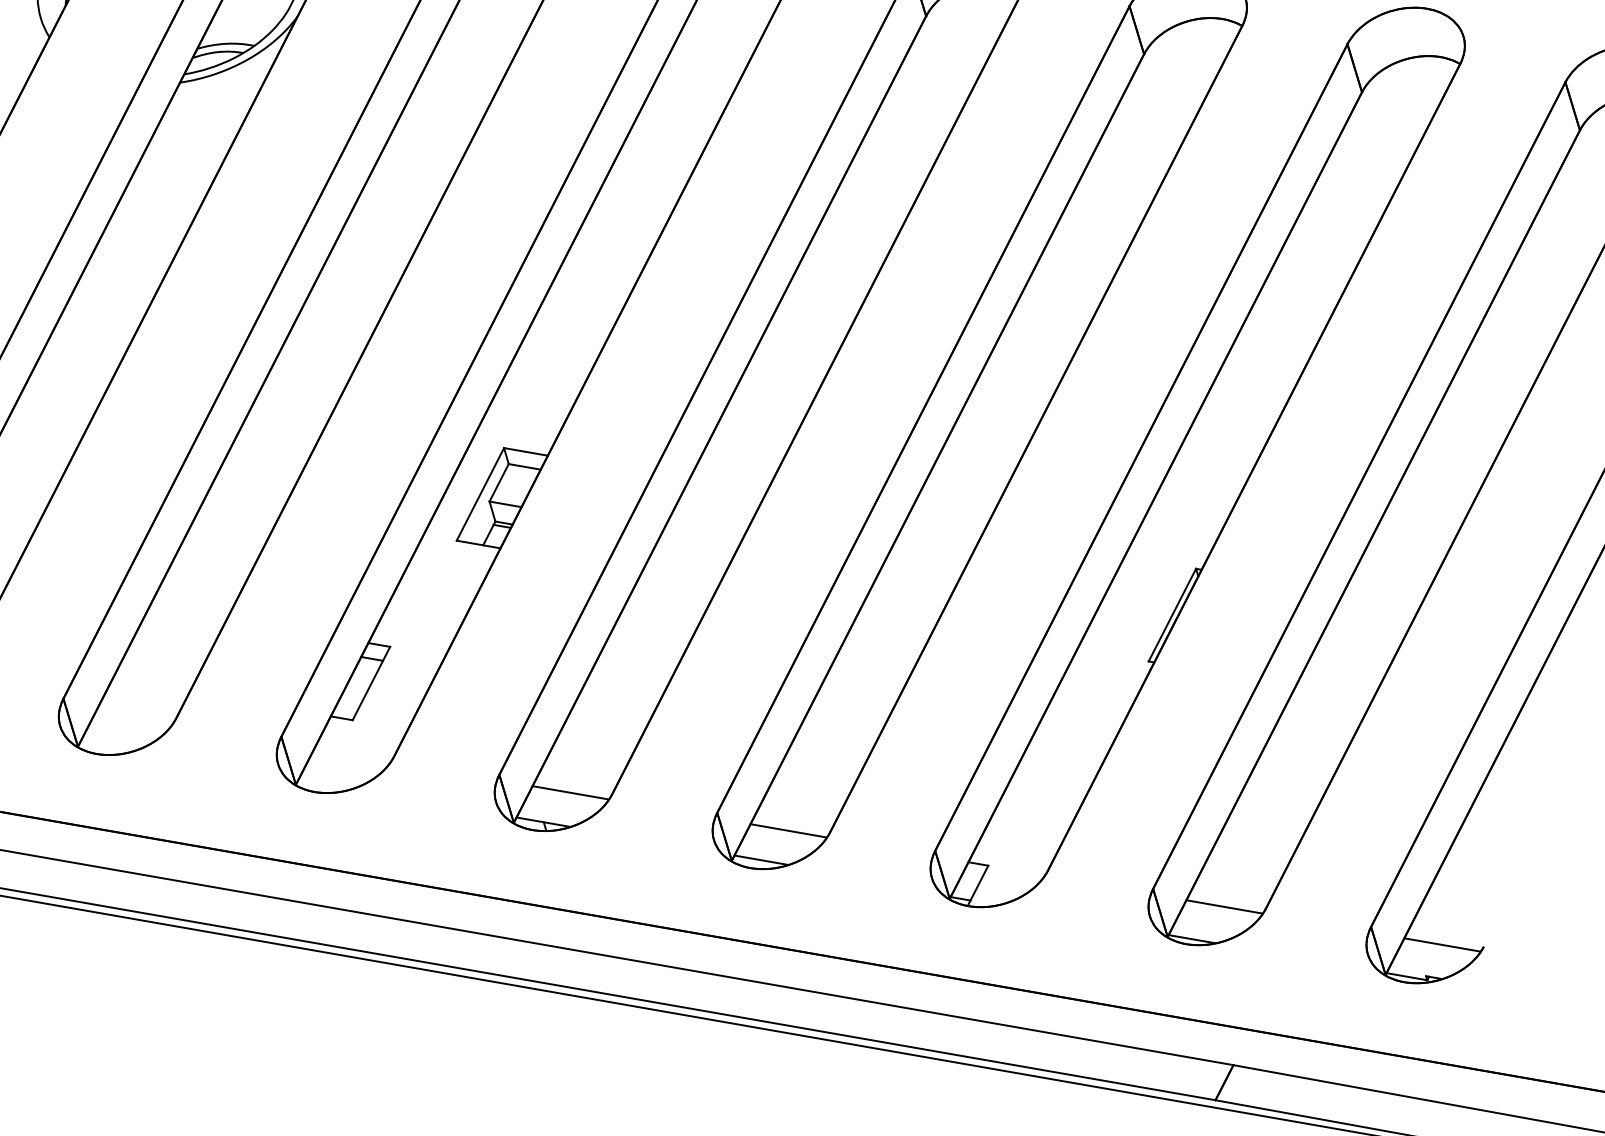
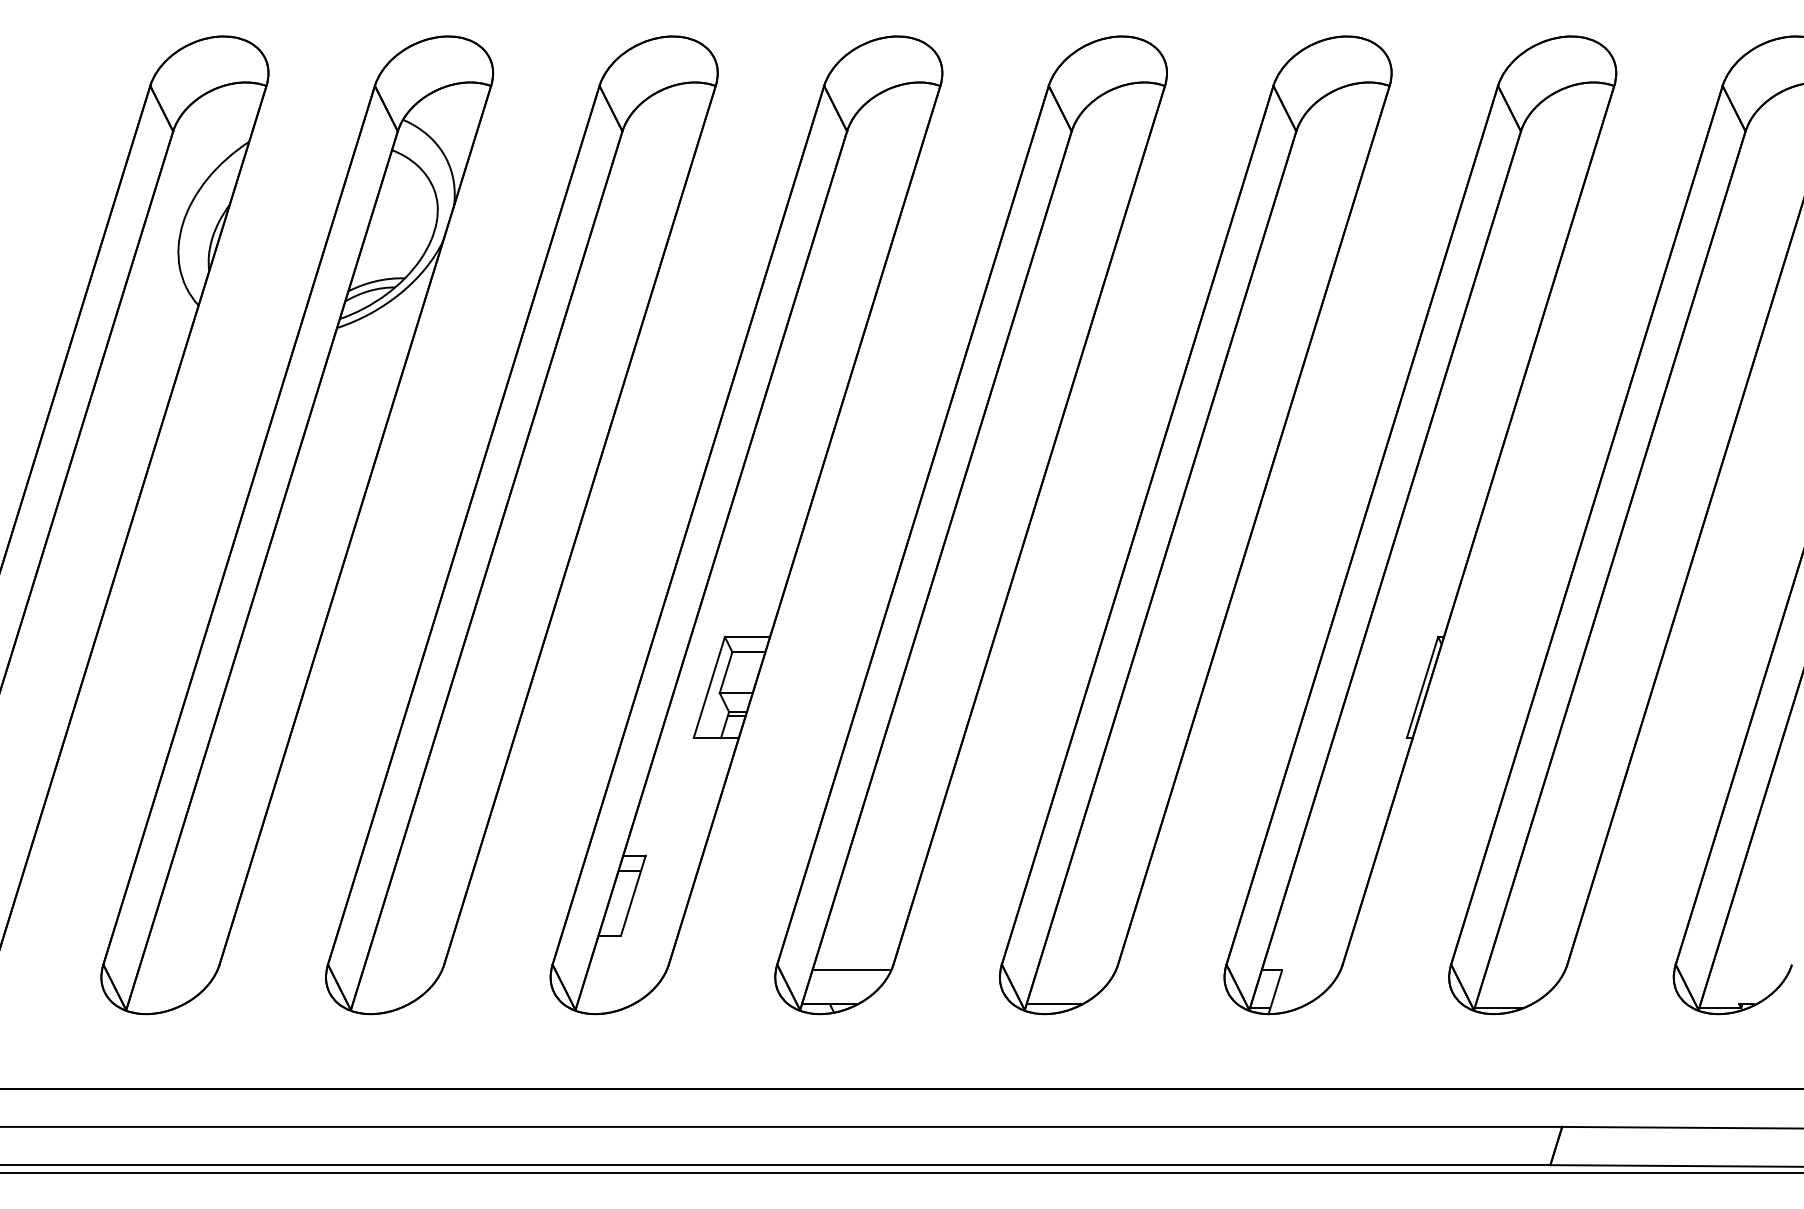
line: (788, 831) -> (1076, 970), removed
line: (1224, 907) -> (1525, 970), removed
line: (1442, 945) -> (1750, 970), removed

